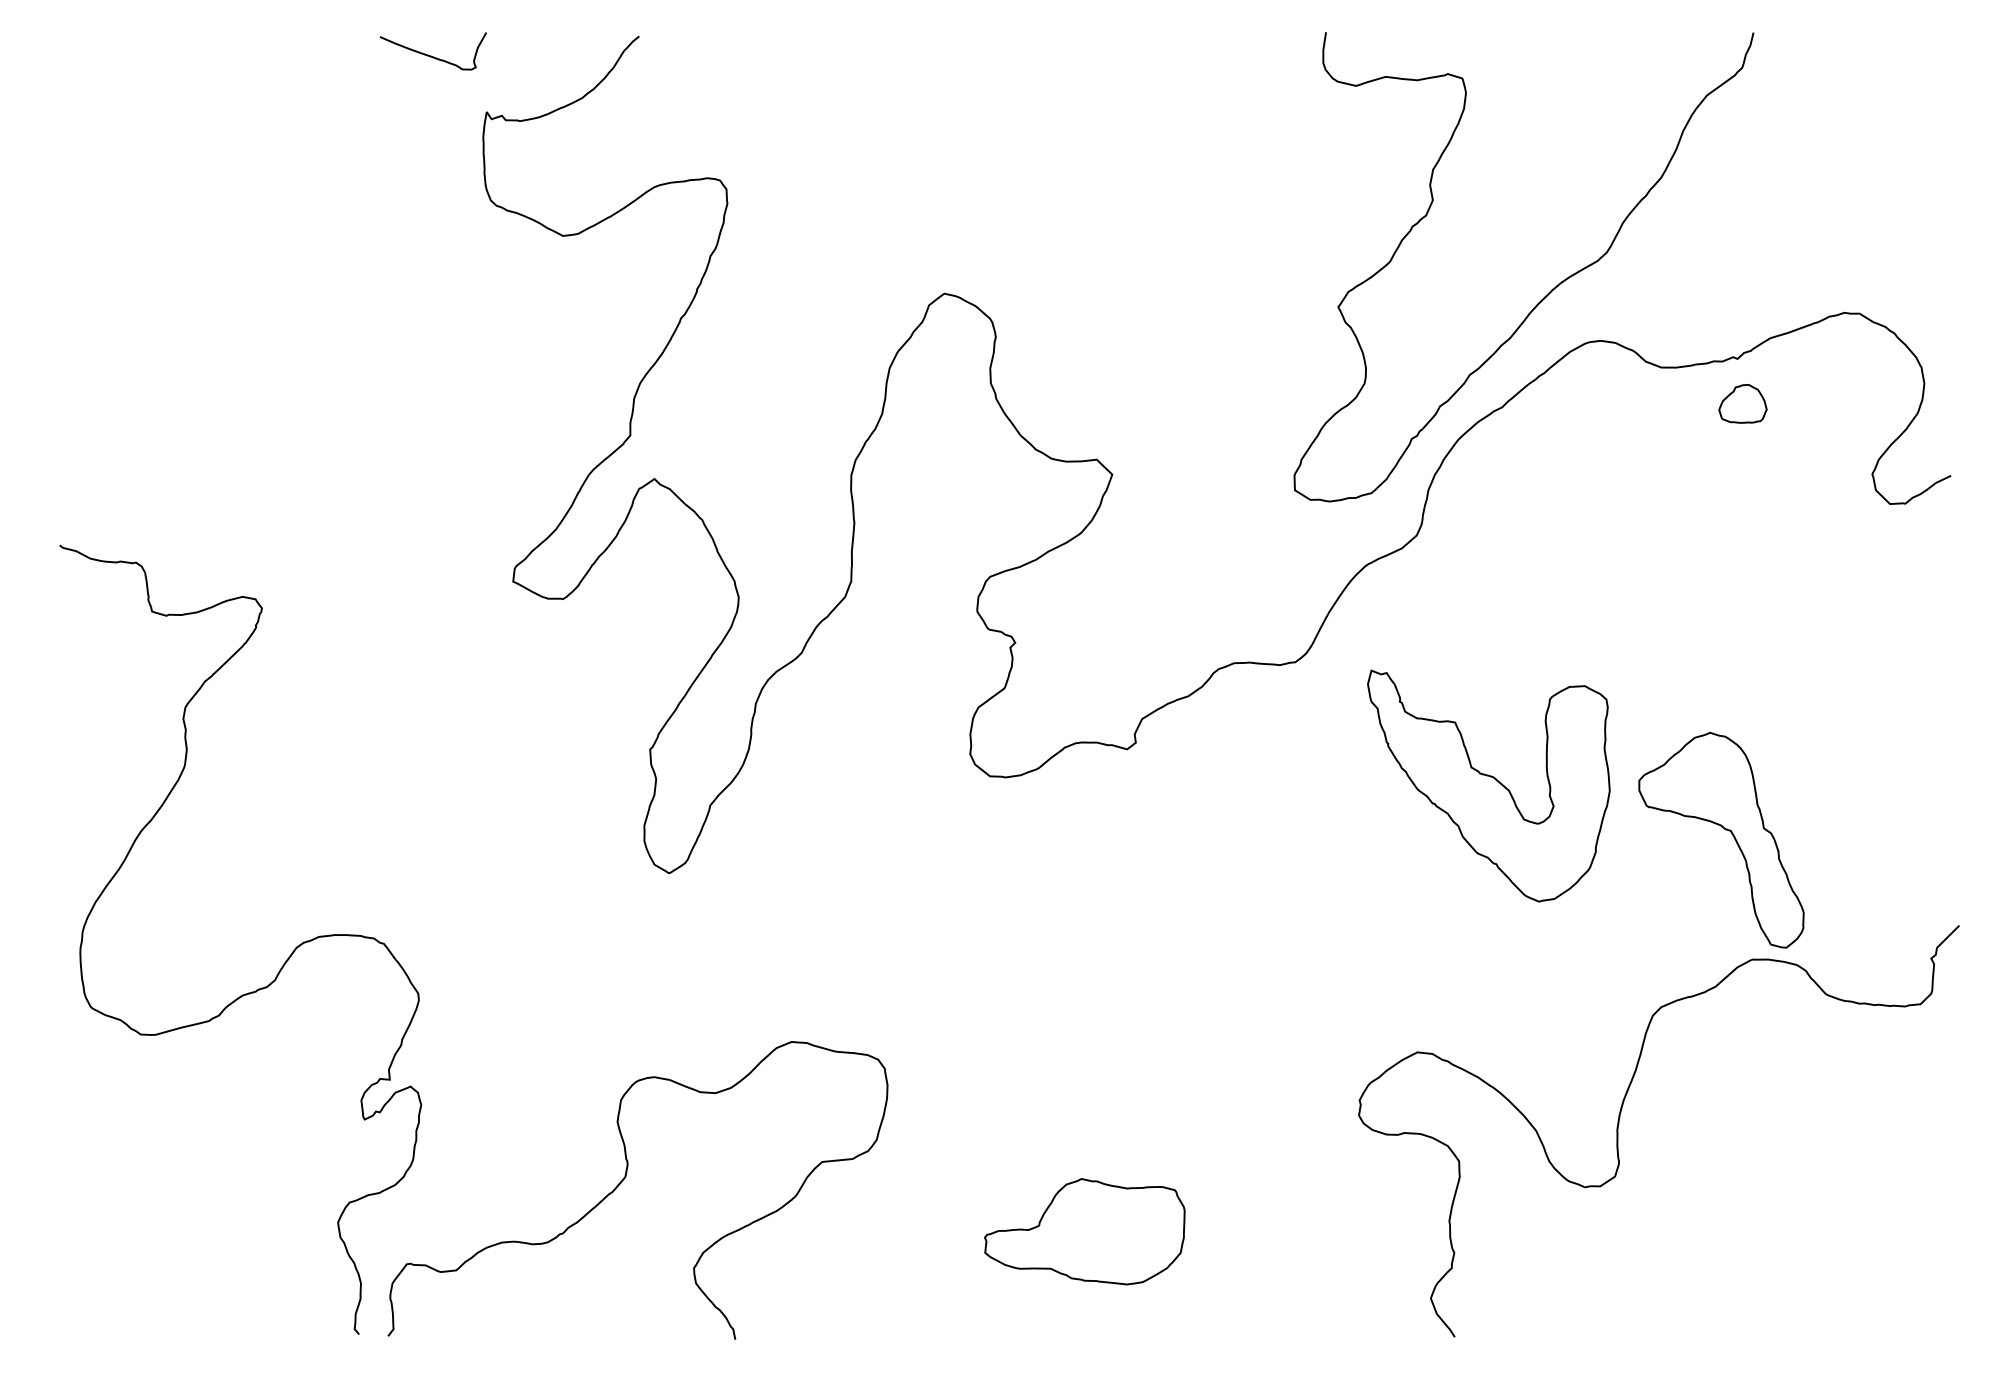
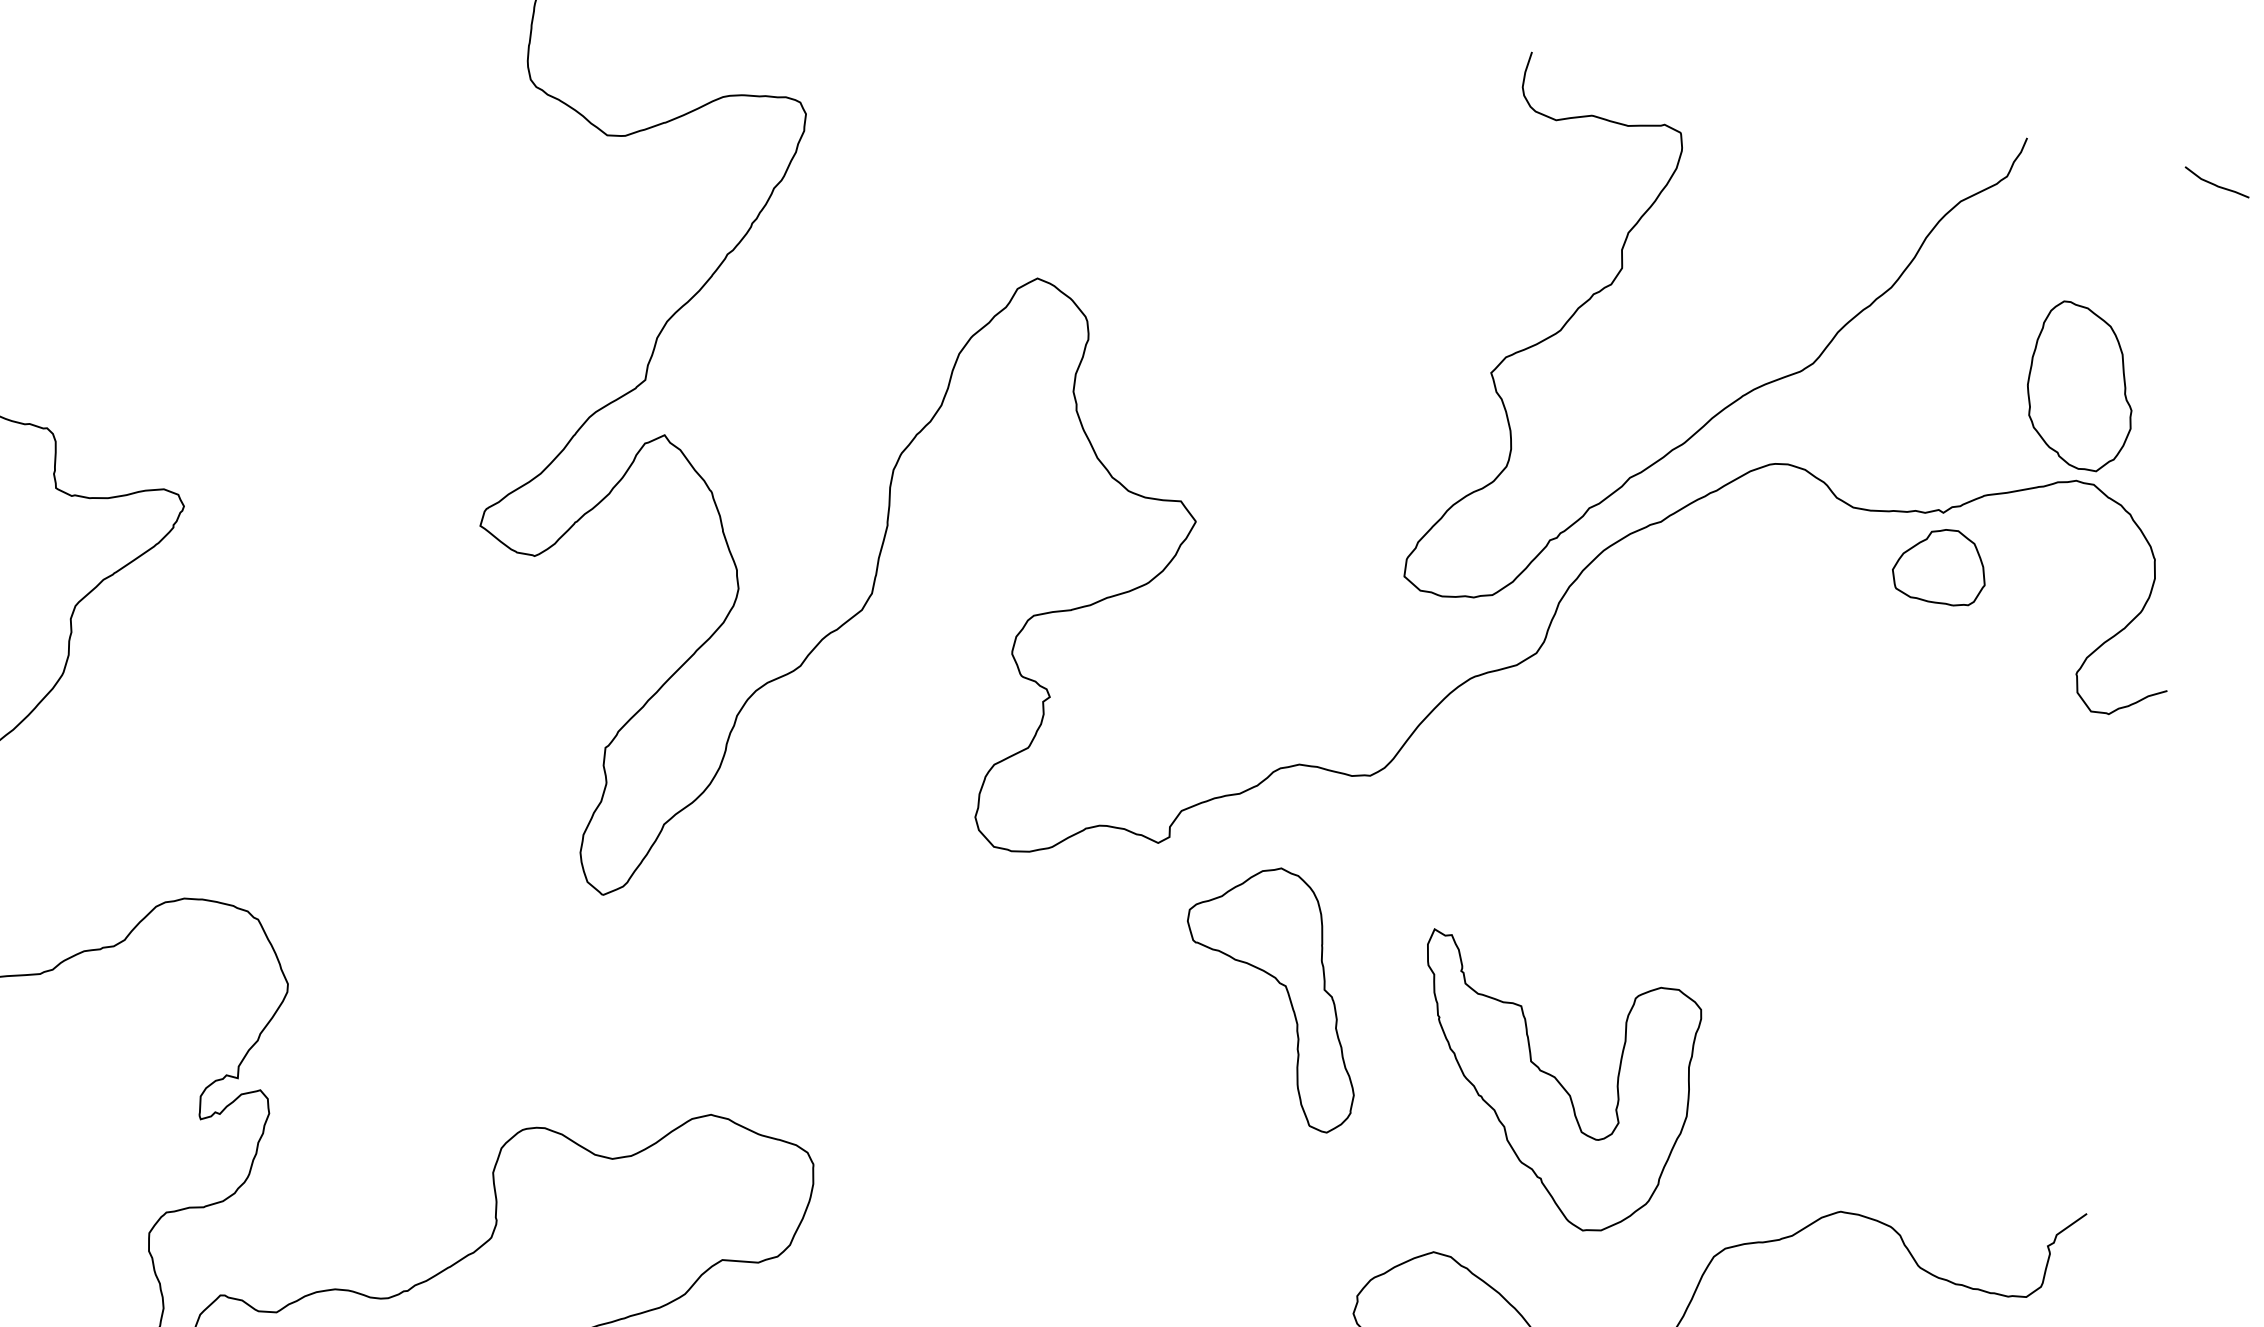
curve: (1917, 43) -> (2215, 183), added
part: (1835, 233) -> (2082, 387), added
part: (1742, 403) -> (1940, 565), size x1.67
part: (1488, 785) -> (1547, 1085), moved
part: (1725, 830) -> (1279, 984), moved

